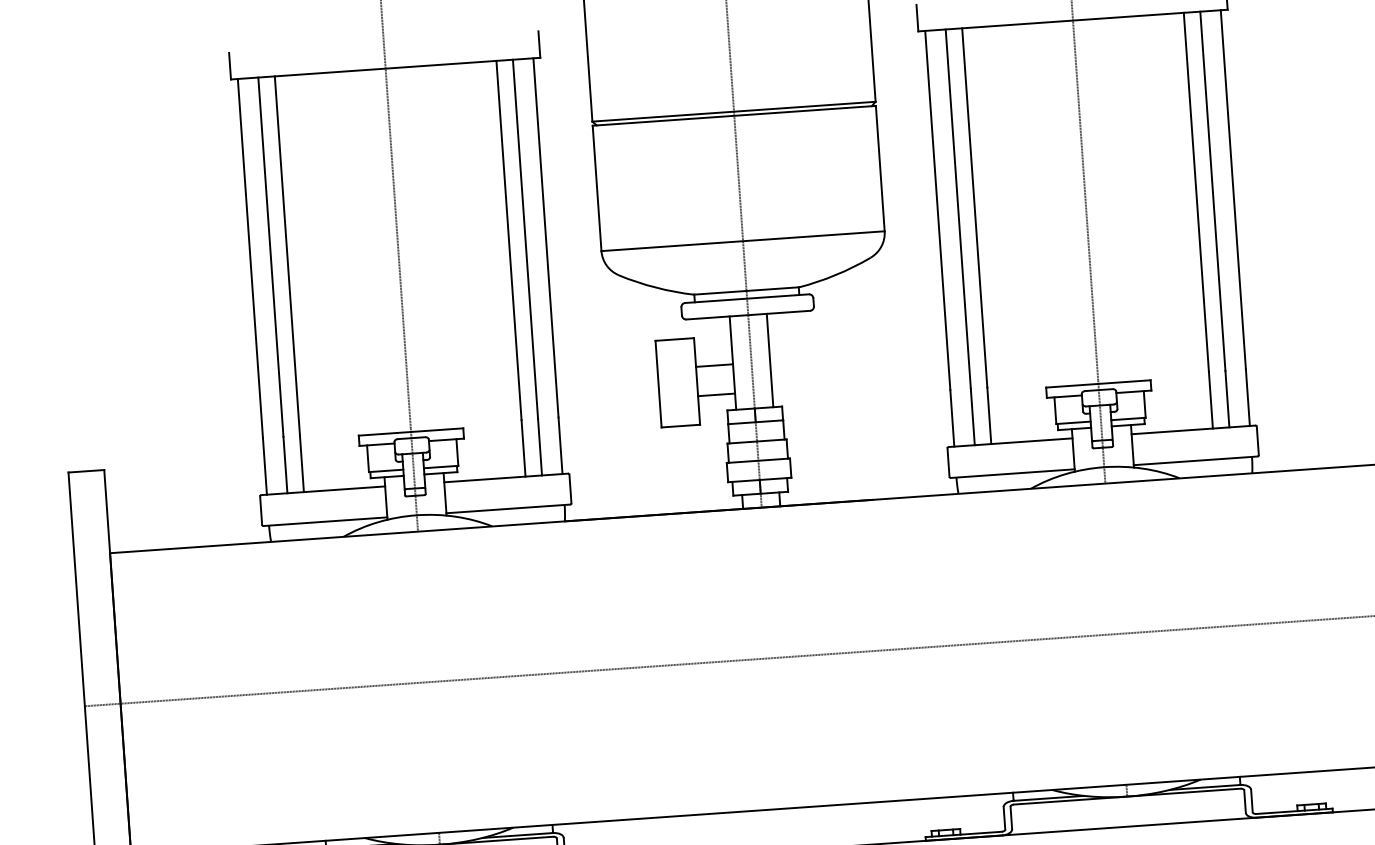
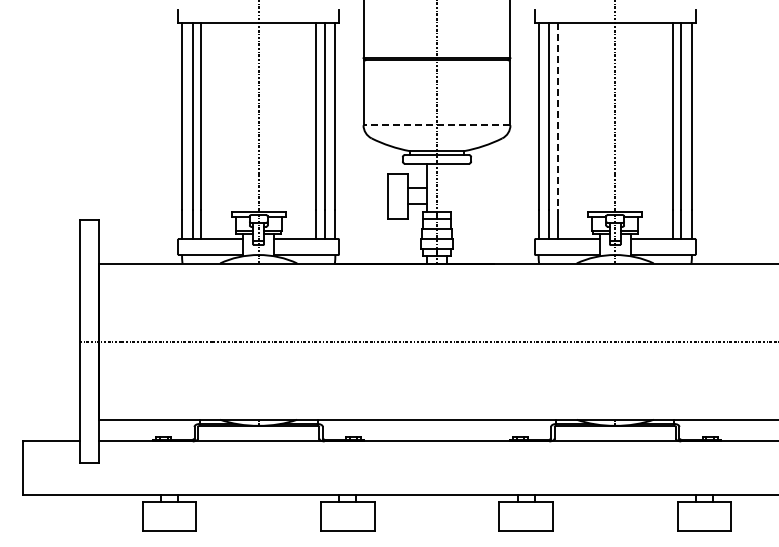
line: (974, 208) -> (557, 116), solid -> dashed
line: (742, 241) -> (436, 125), solid -> dashed
line: (769, 359) -> (446, 187), removed

